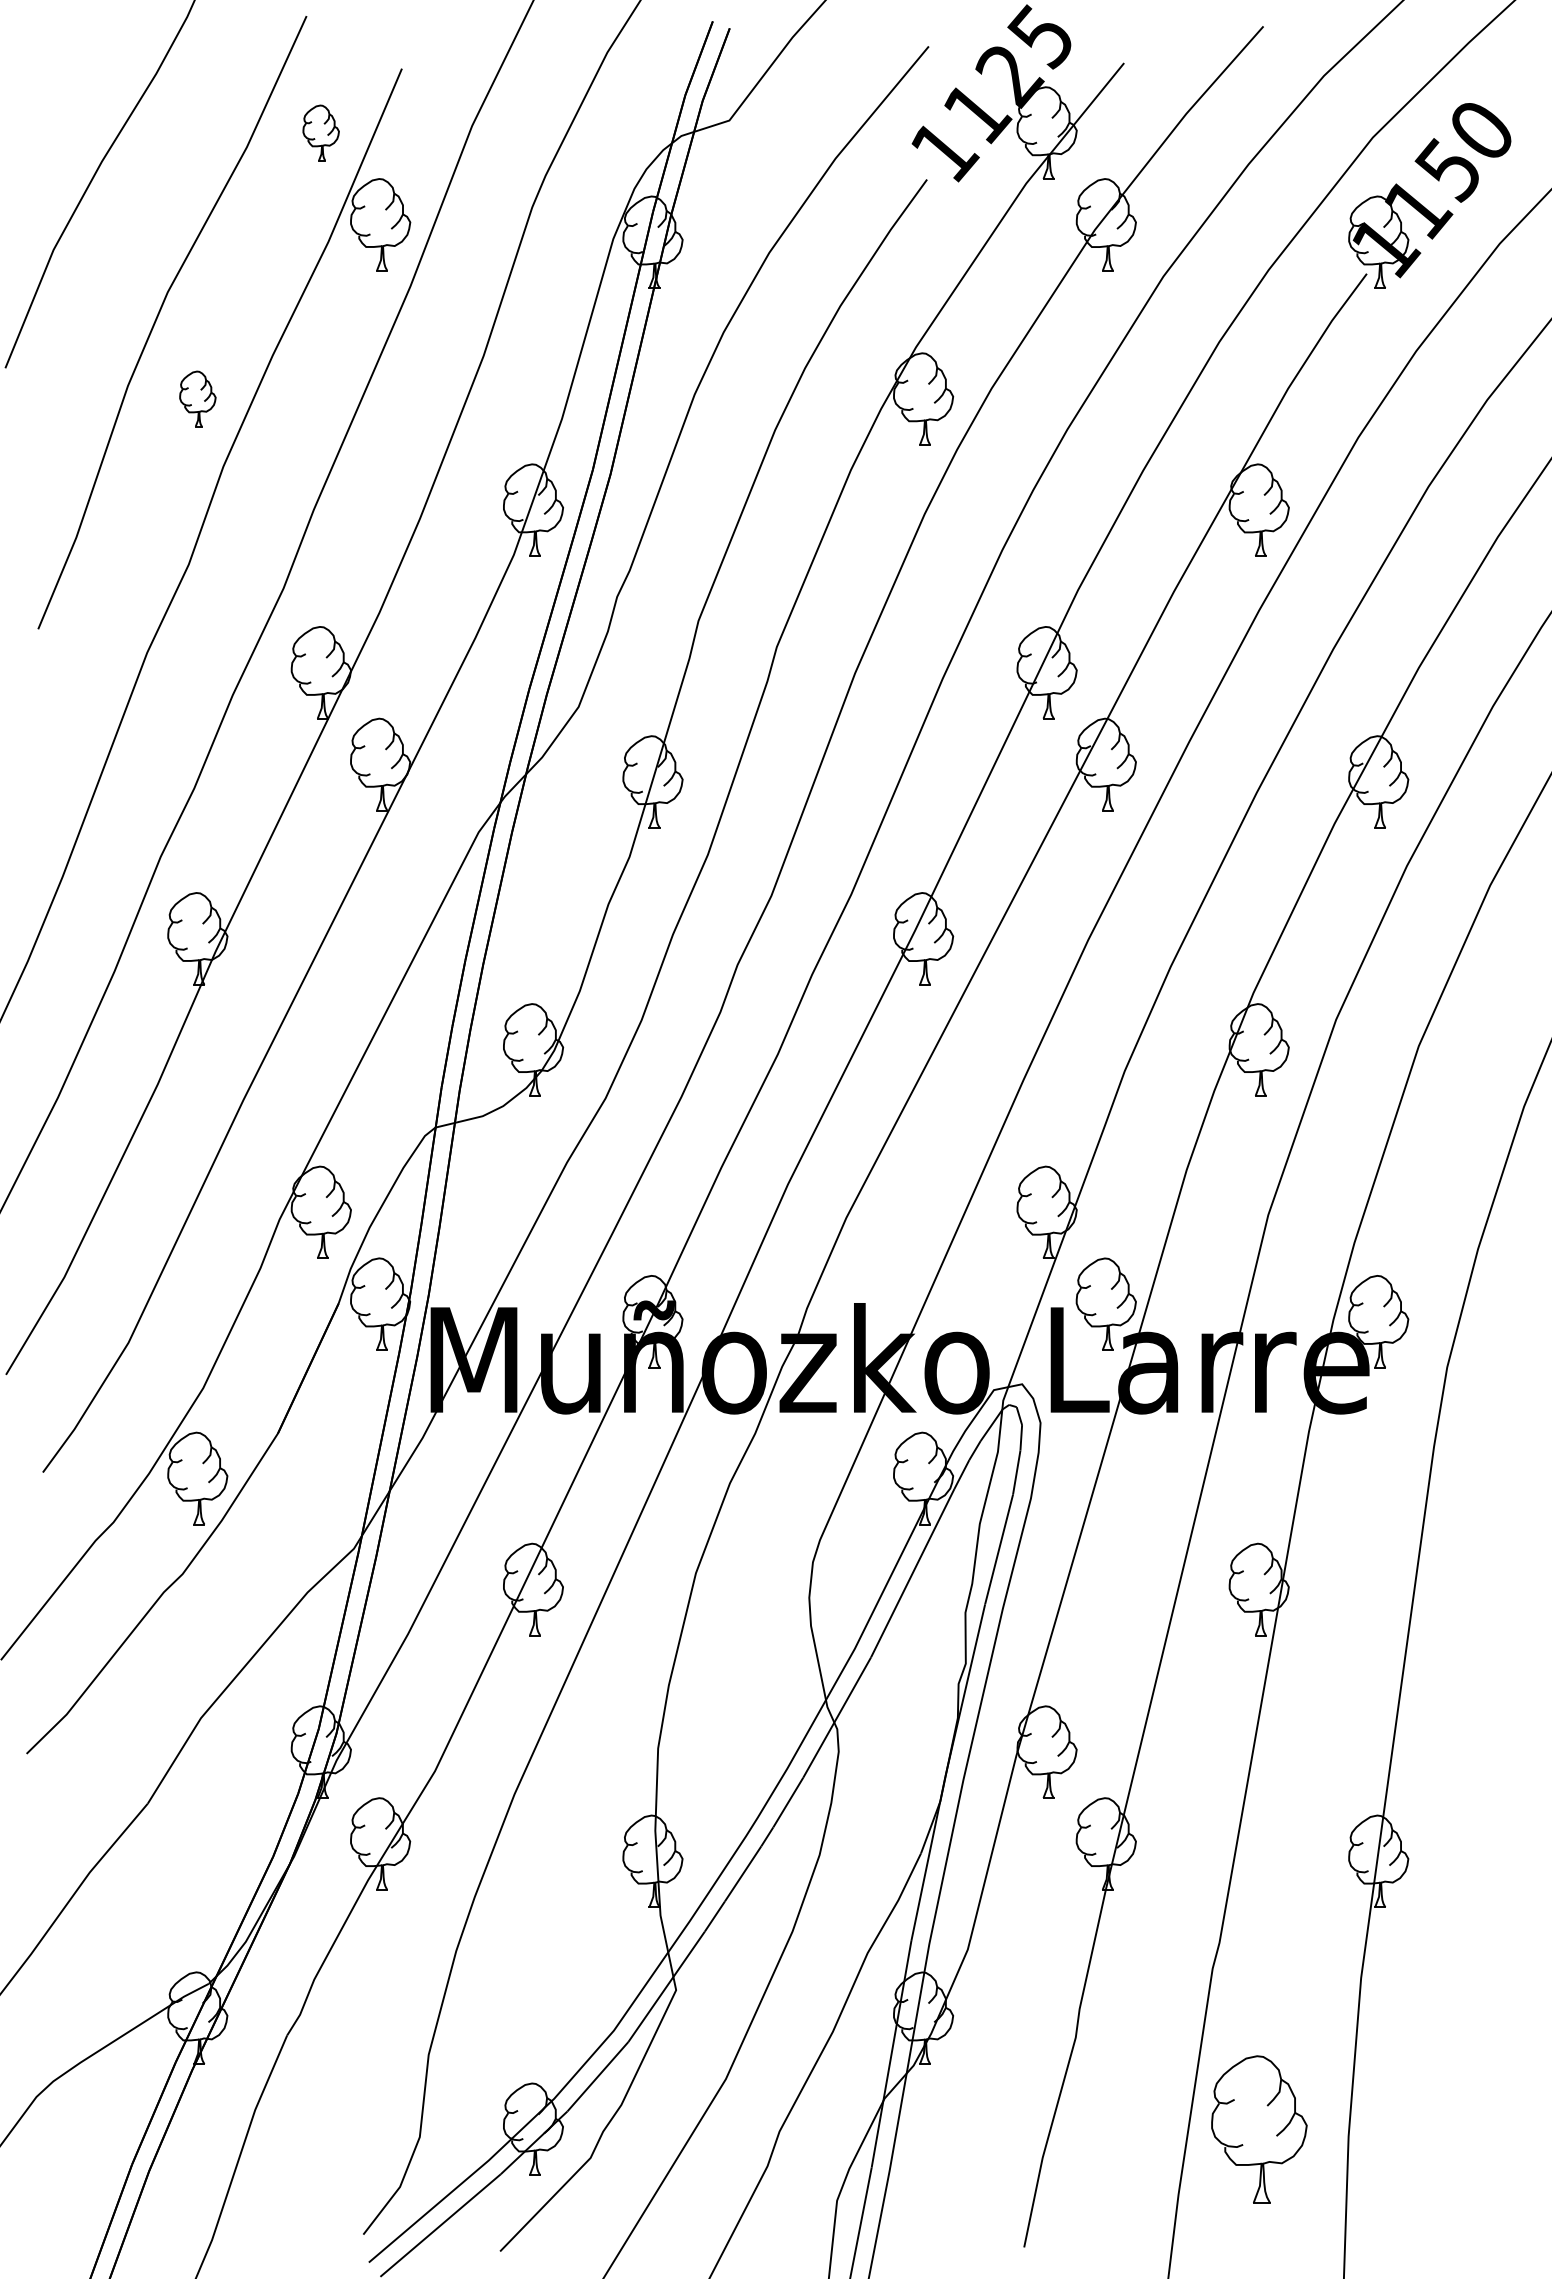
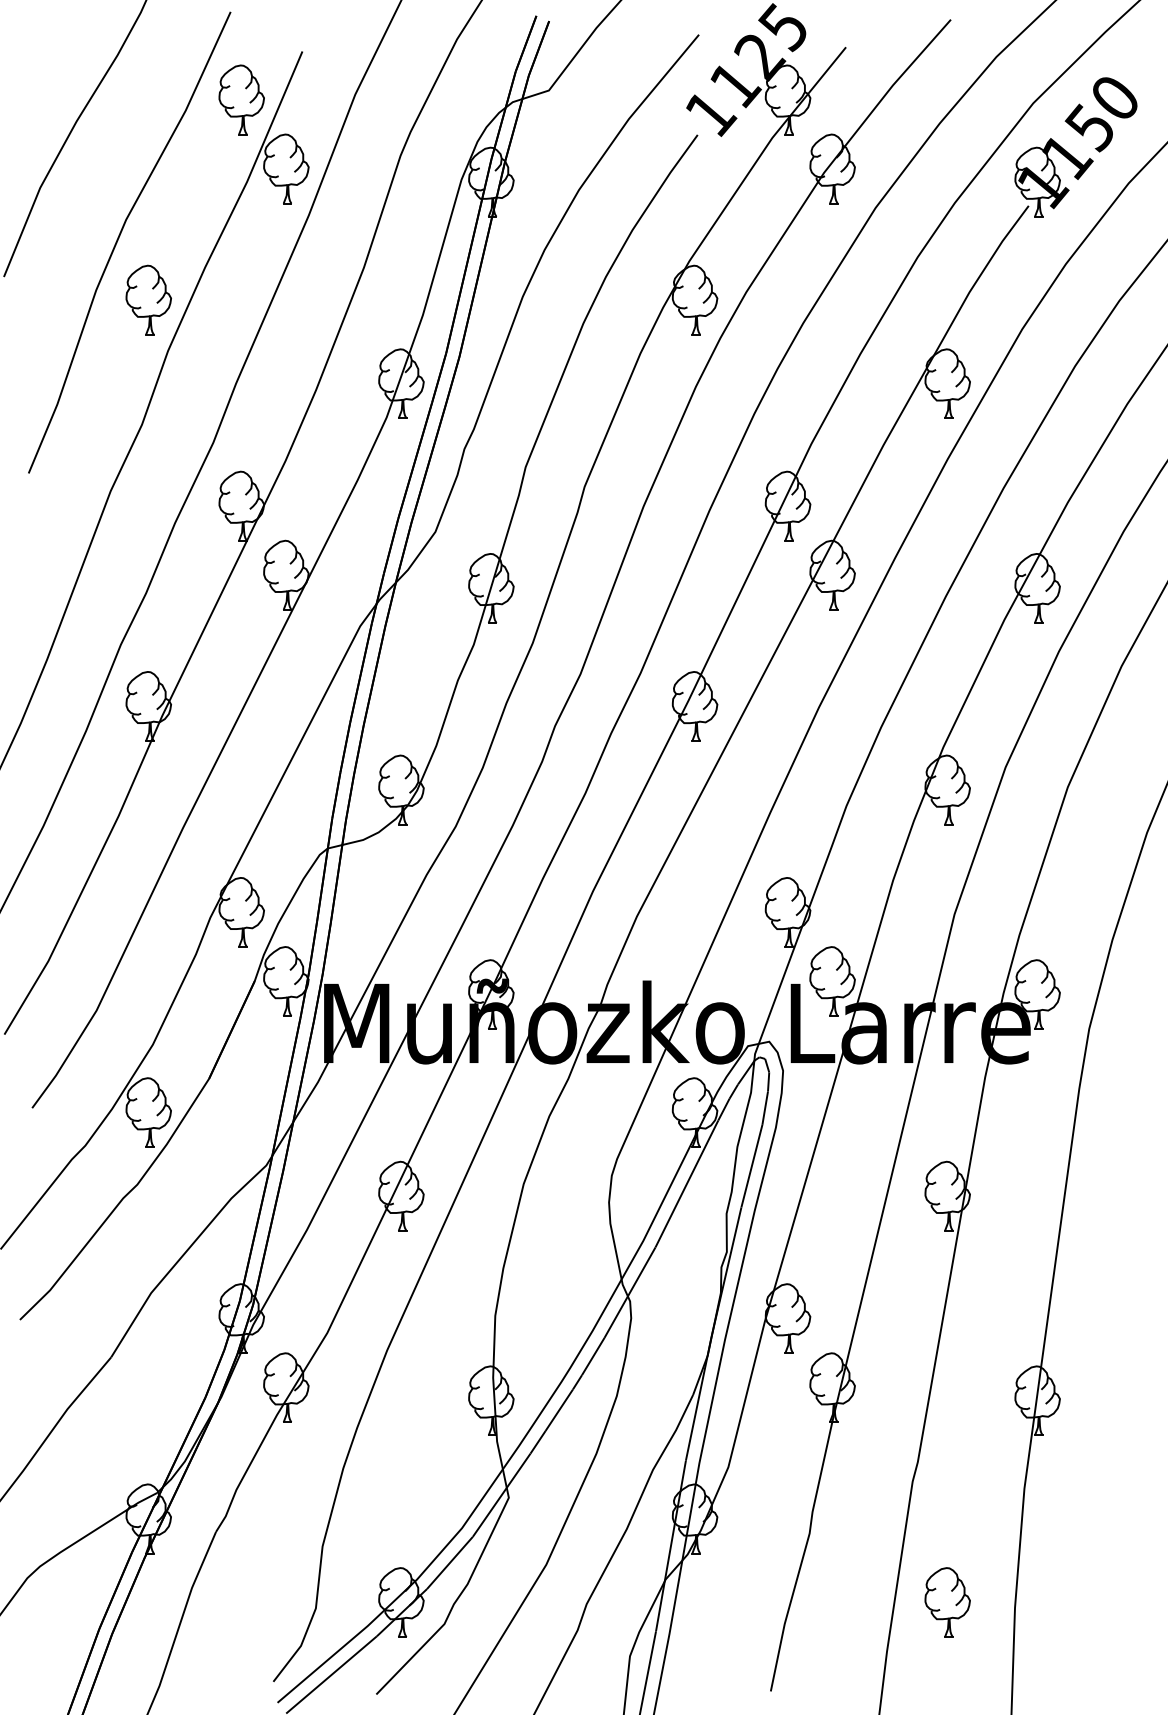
part: (320, 132) -> (241, 99), size x1.67
part: (197, 398) -> (148, 299), size x1.67
part: (1258, 2128) -> (947, 1601), size x0.62

